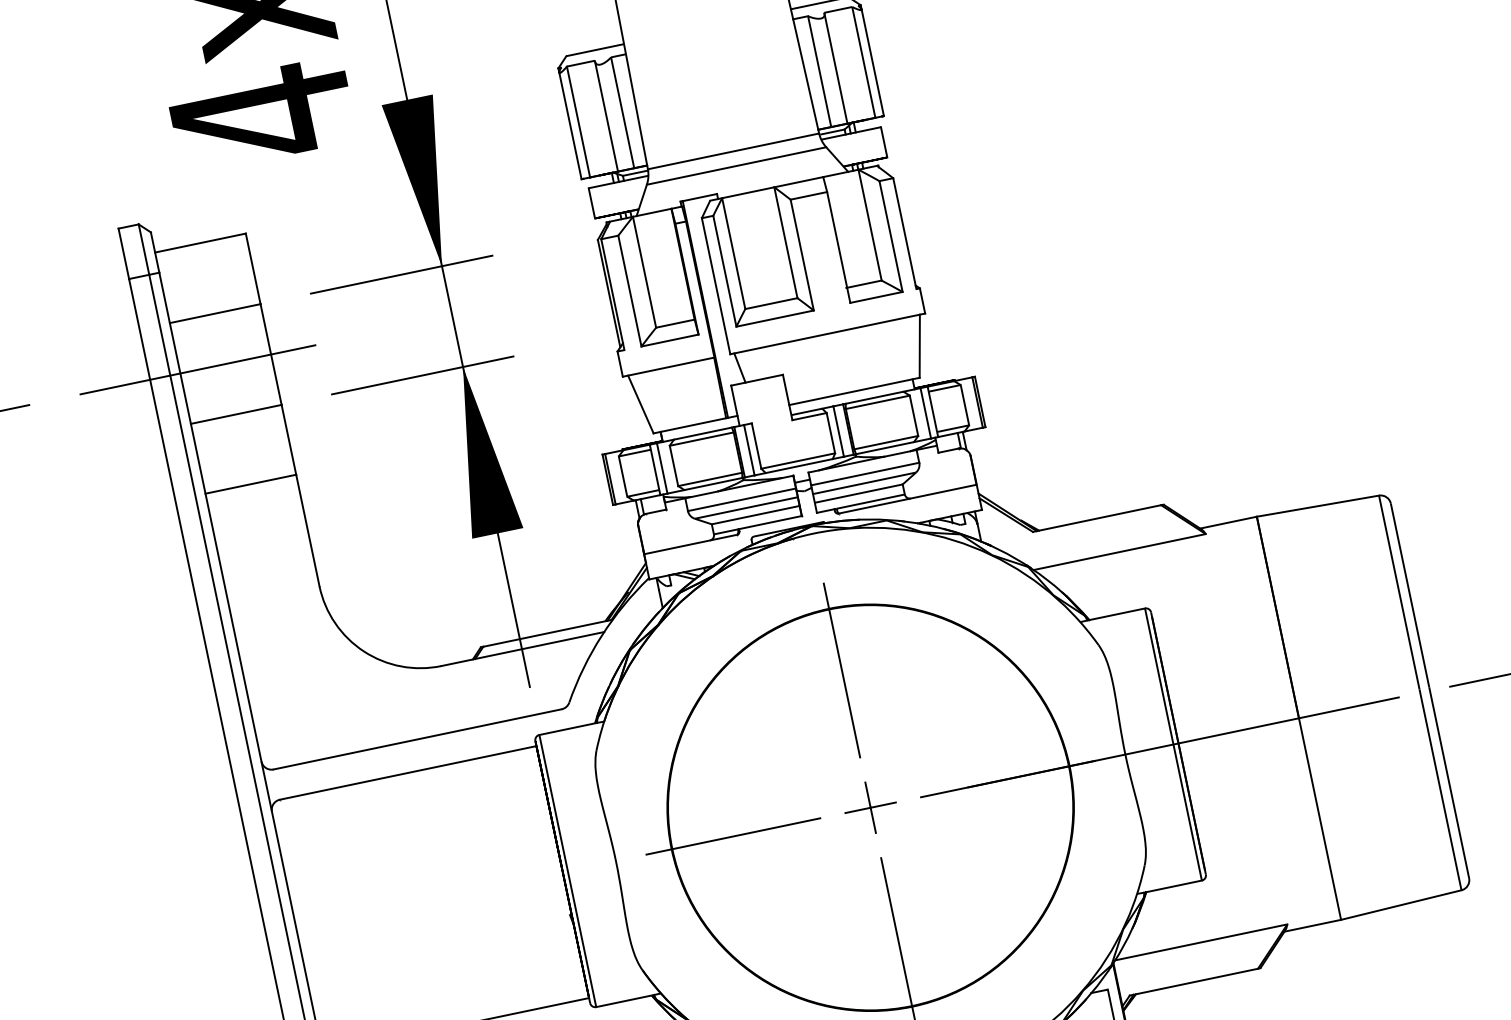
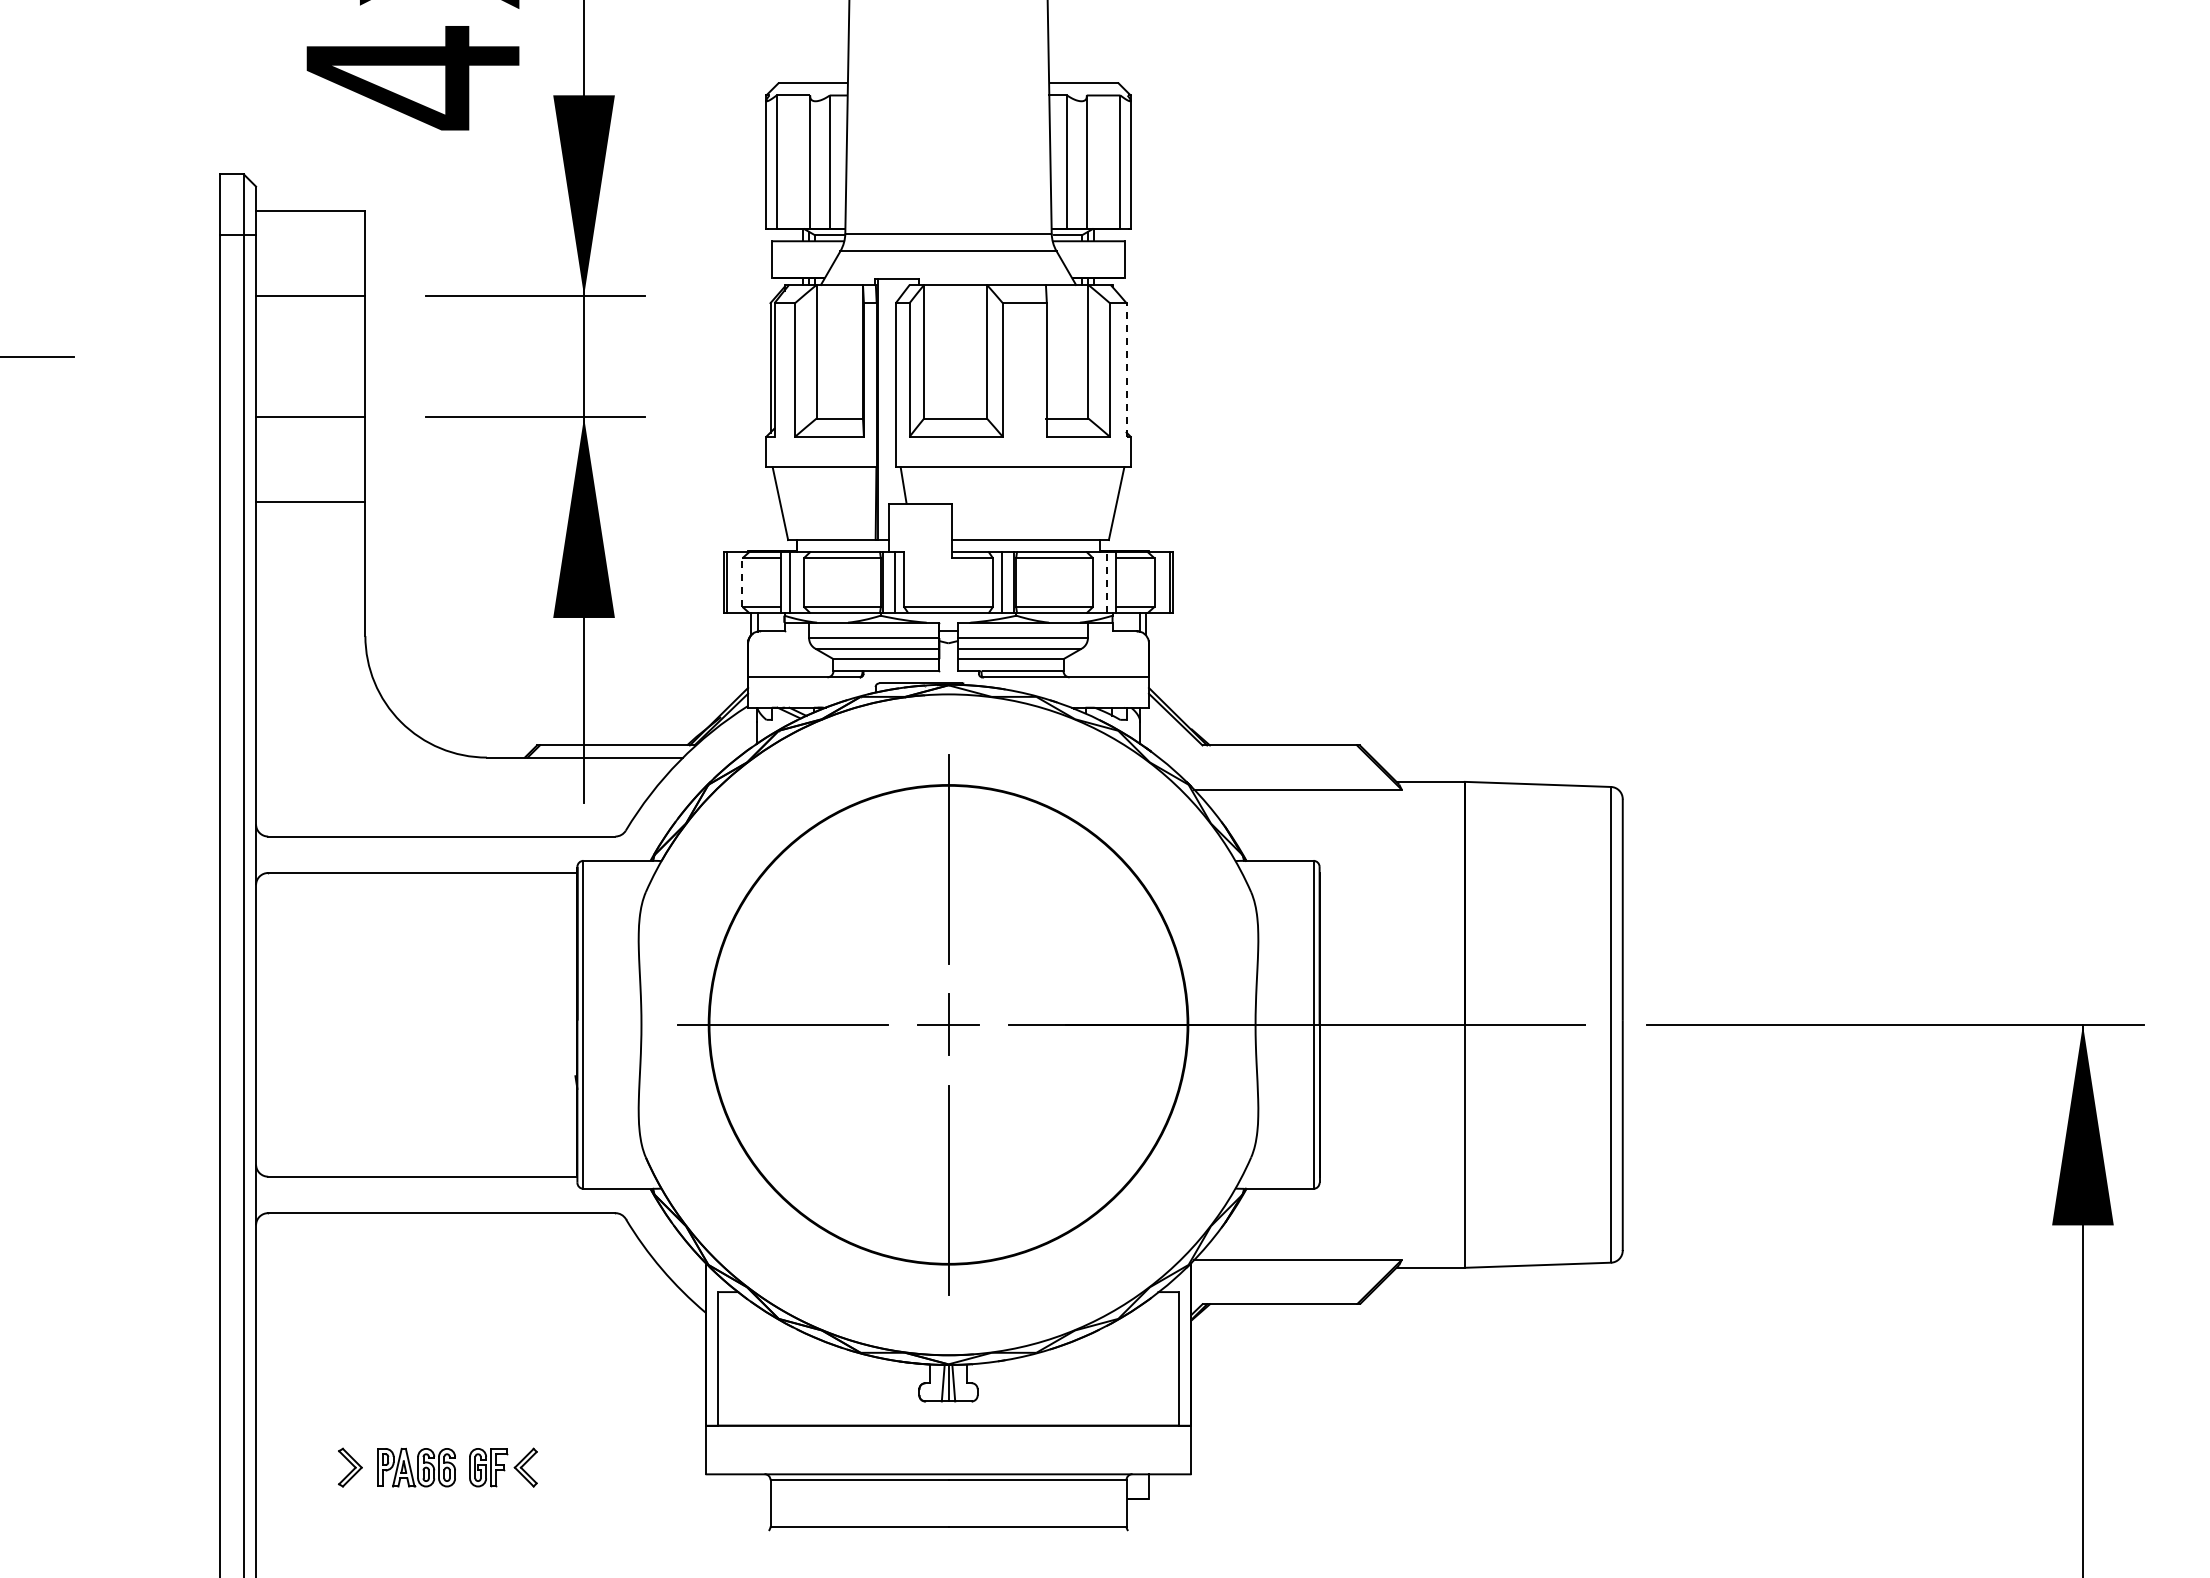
line: (904, 233) -> (1126, 369), solid -> dashed
line: (197, 369) -> (276, 356), removed
line: (925, 413) -> (1107, 582), solid -> dashed
line: (623, 476) -> (742, 582), solid -> dashed

